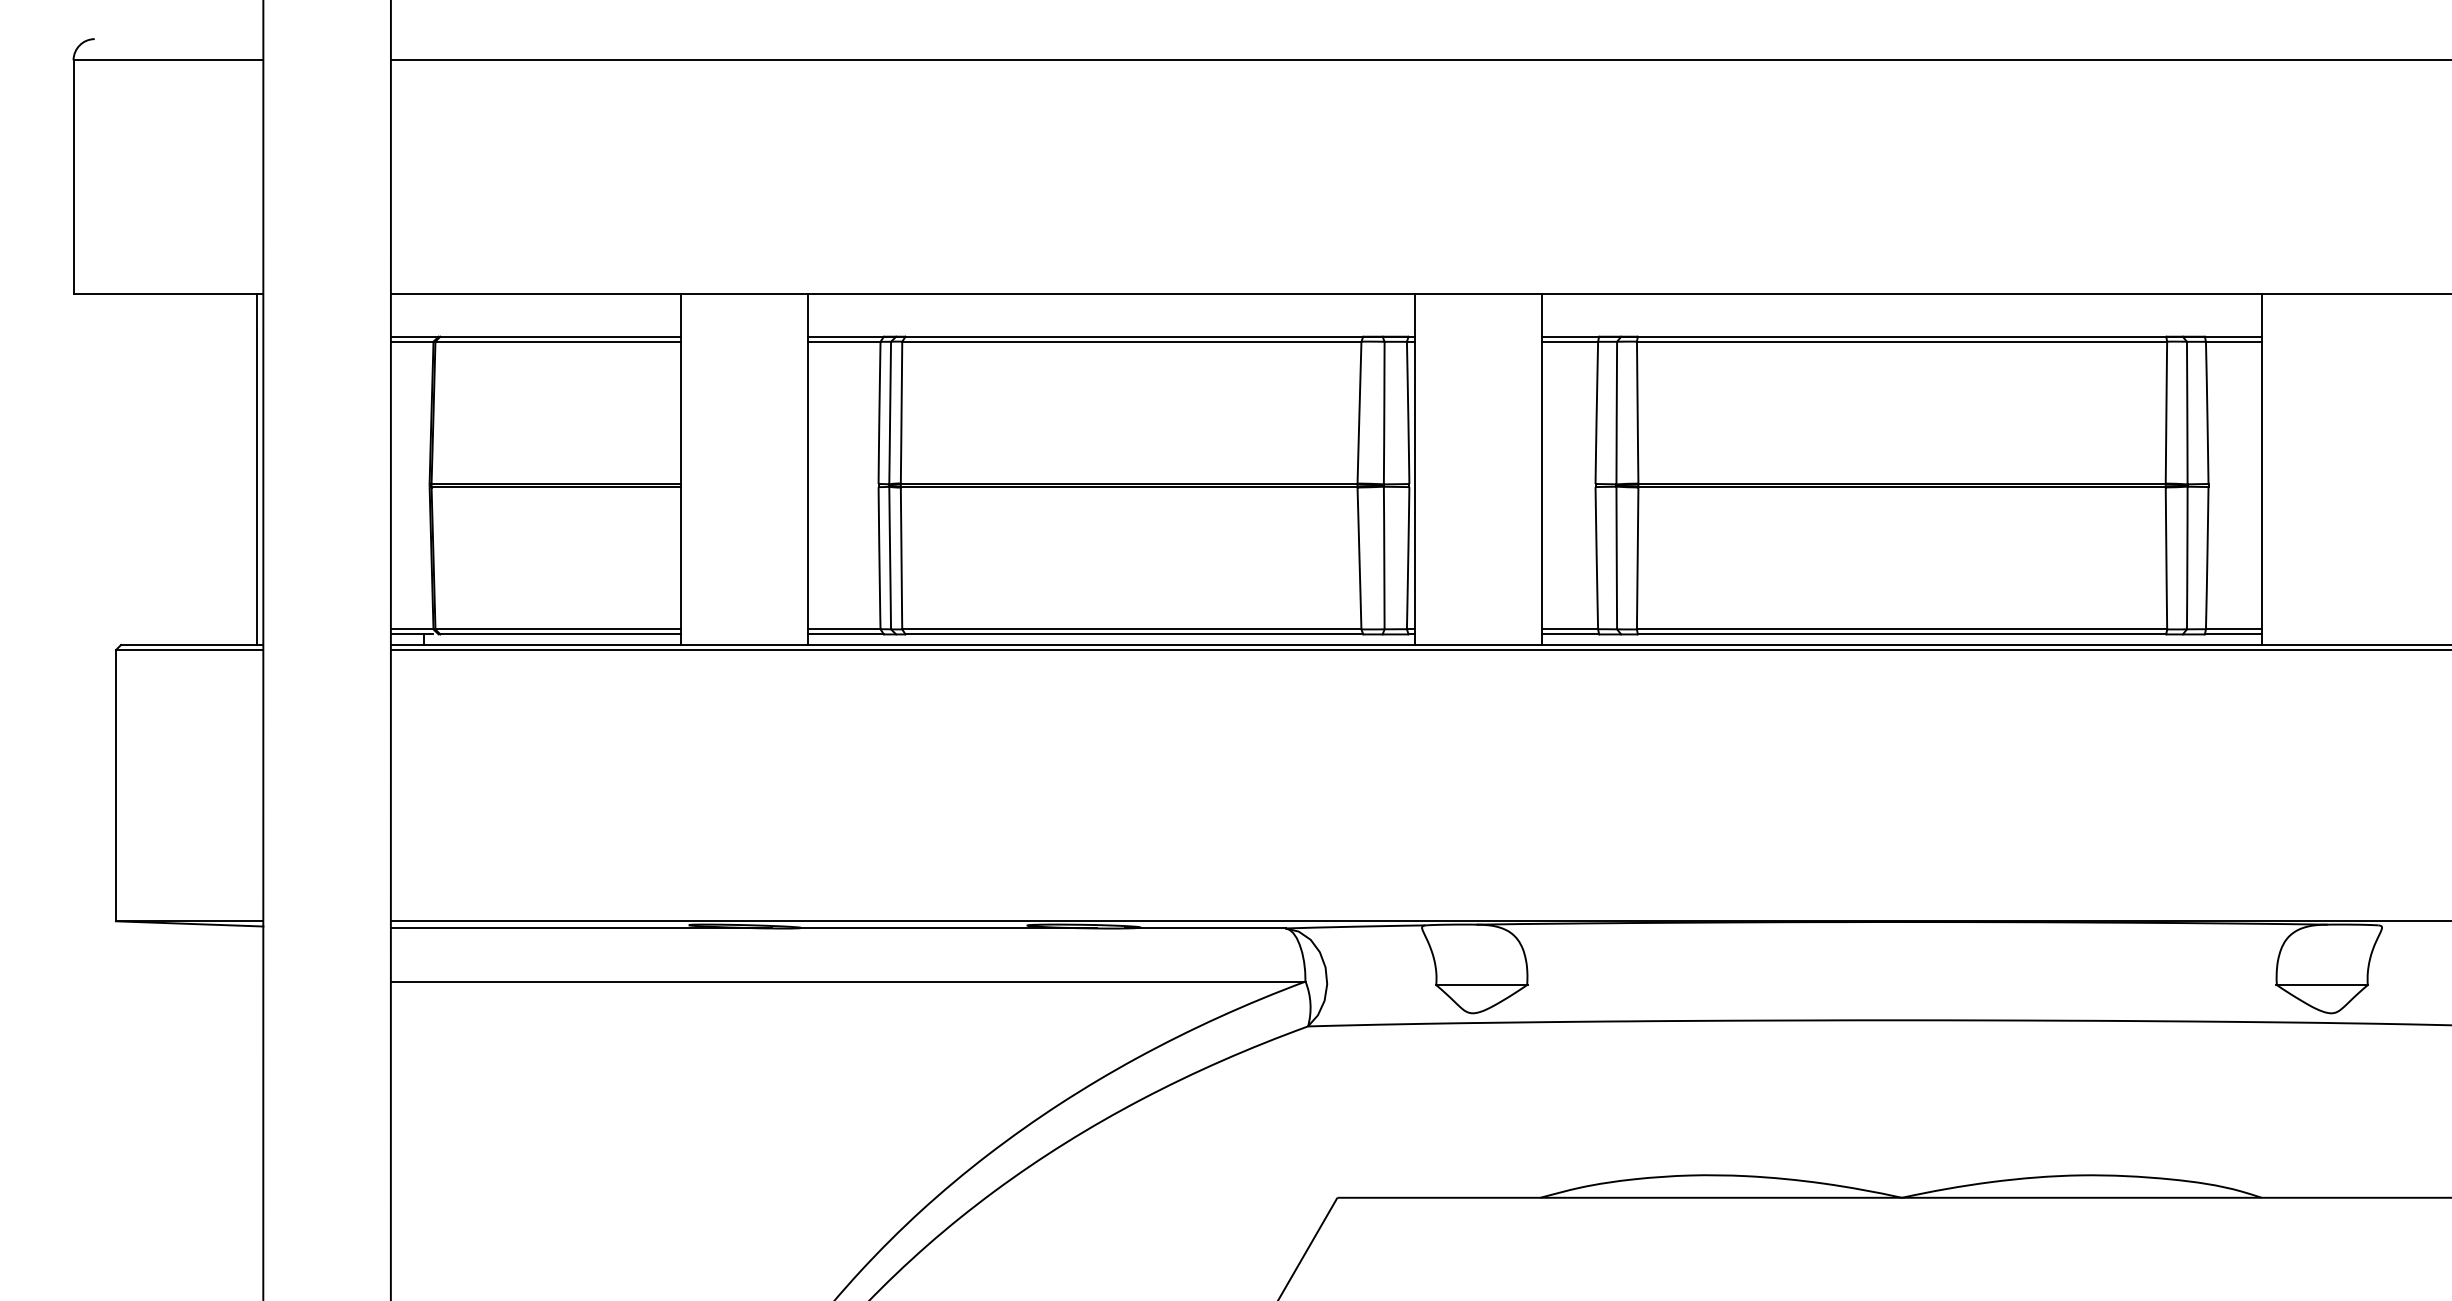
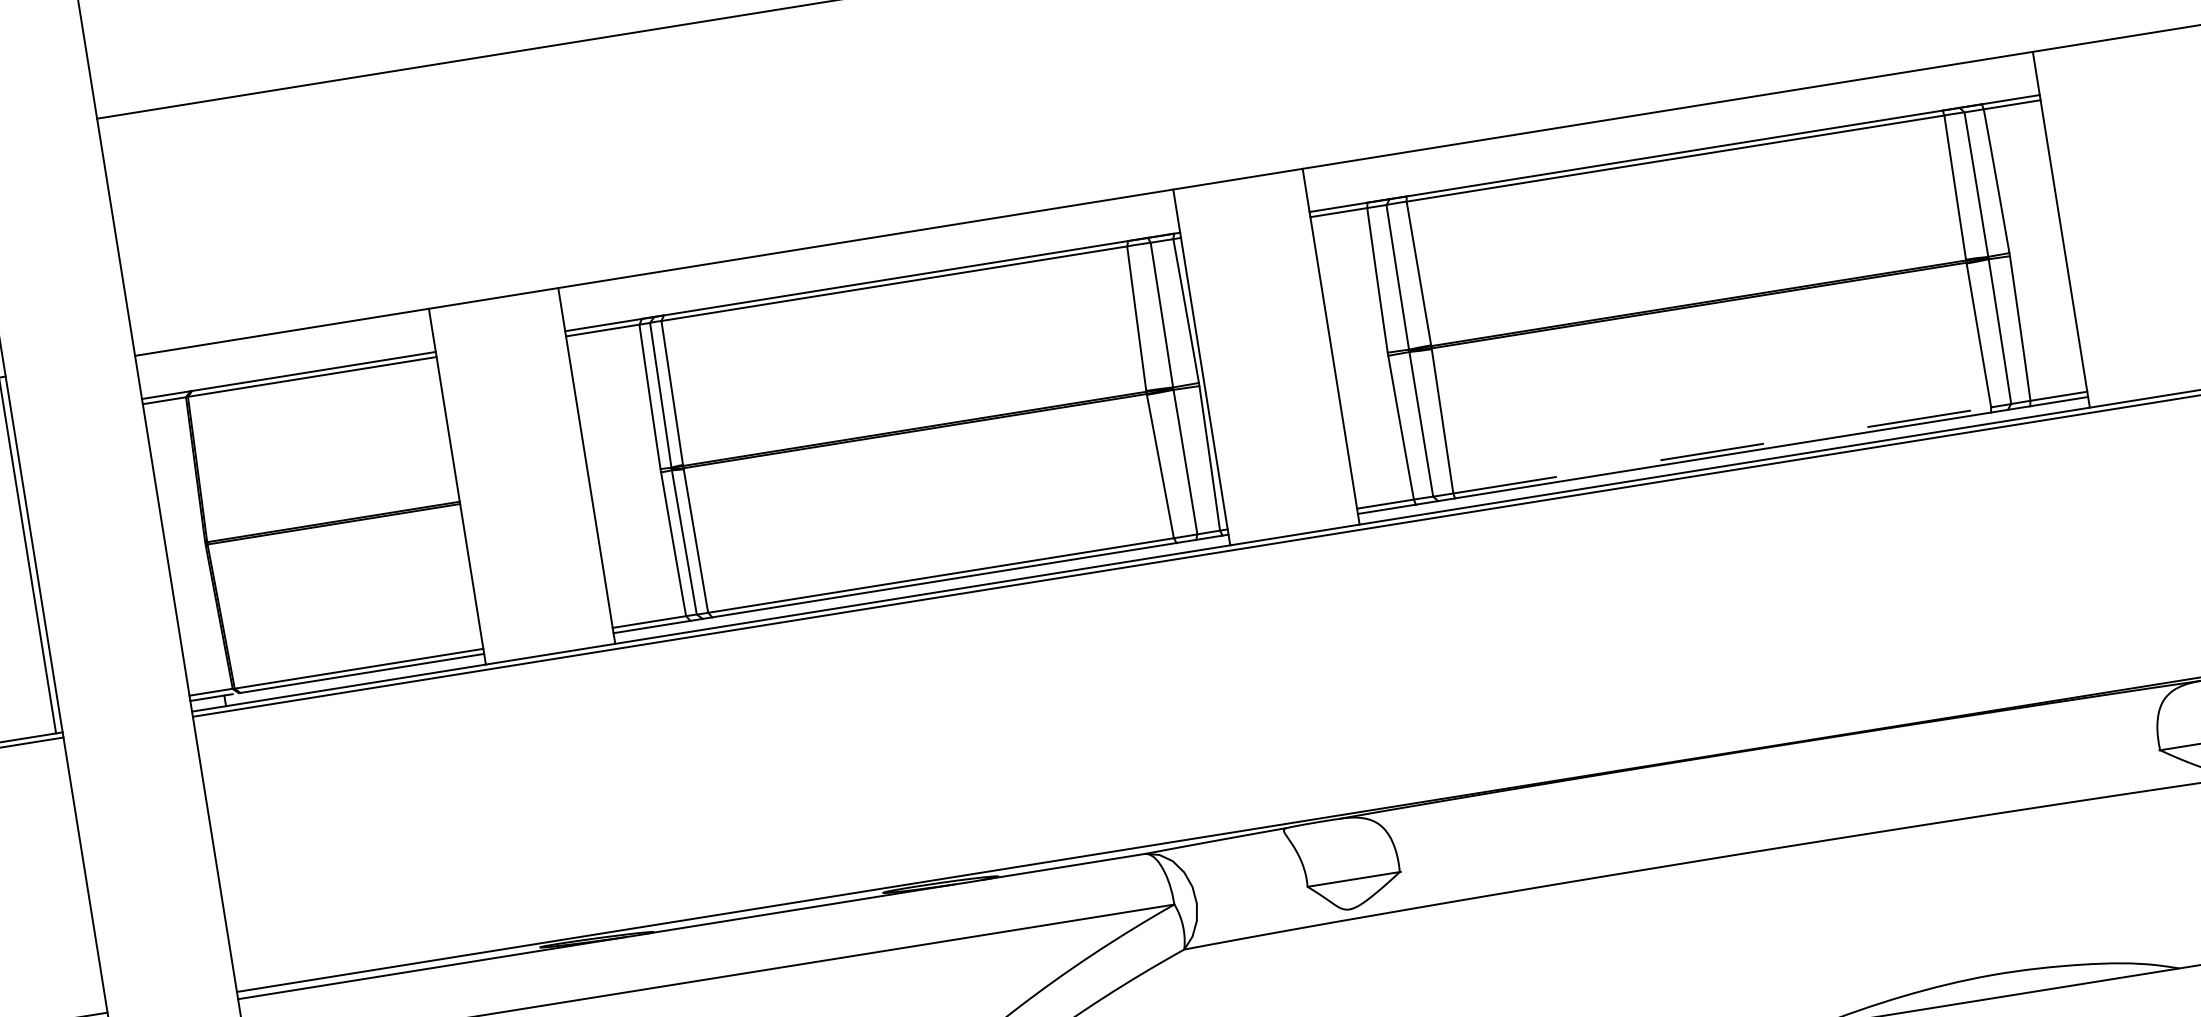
line: (1902, 629) -> (1722, 450), solid -> dashed

